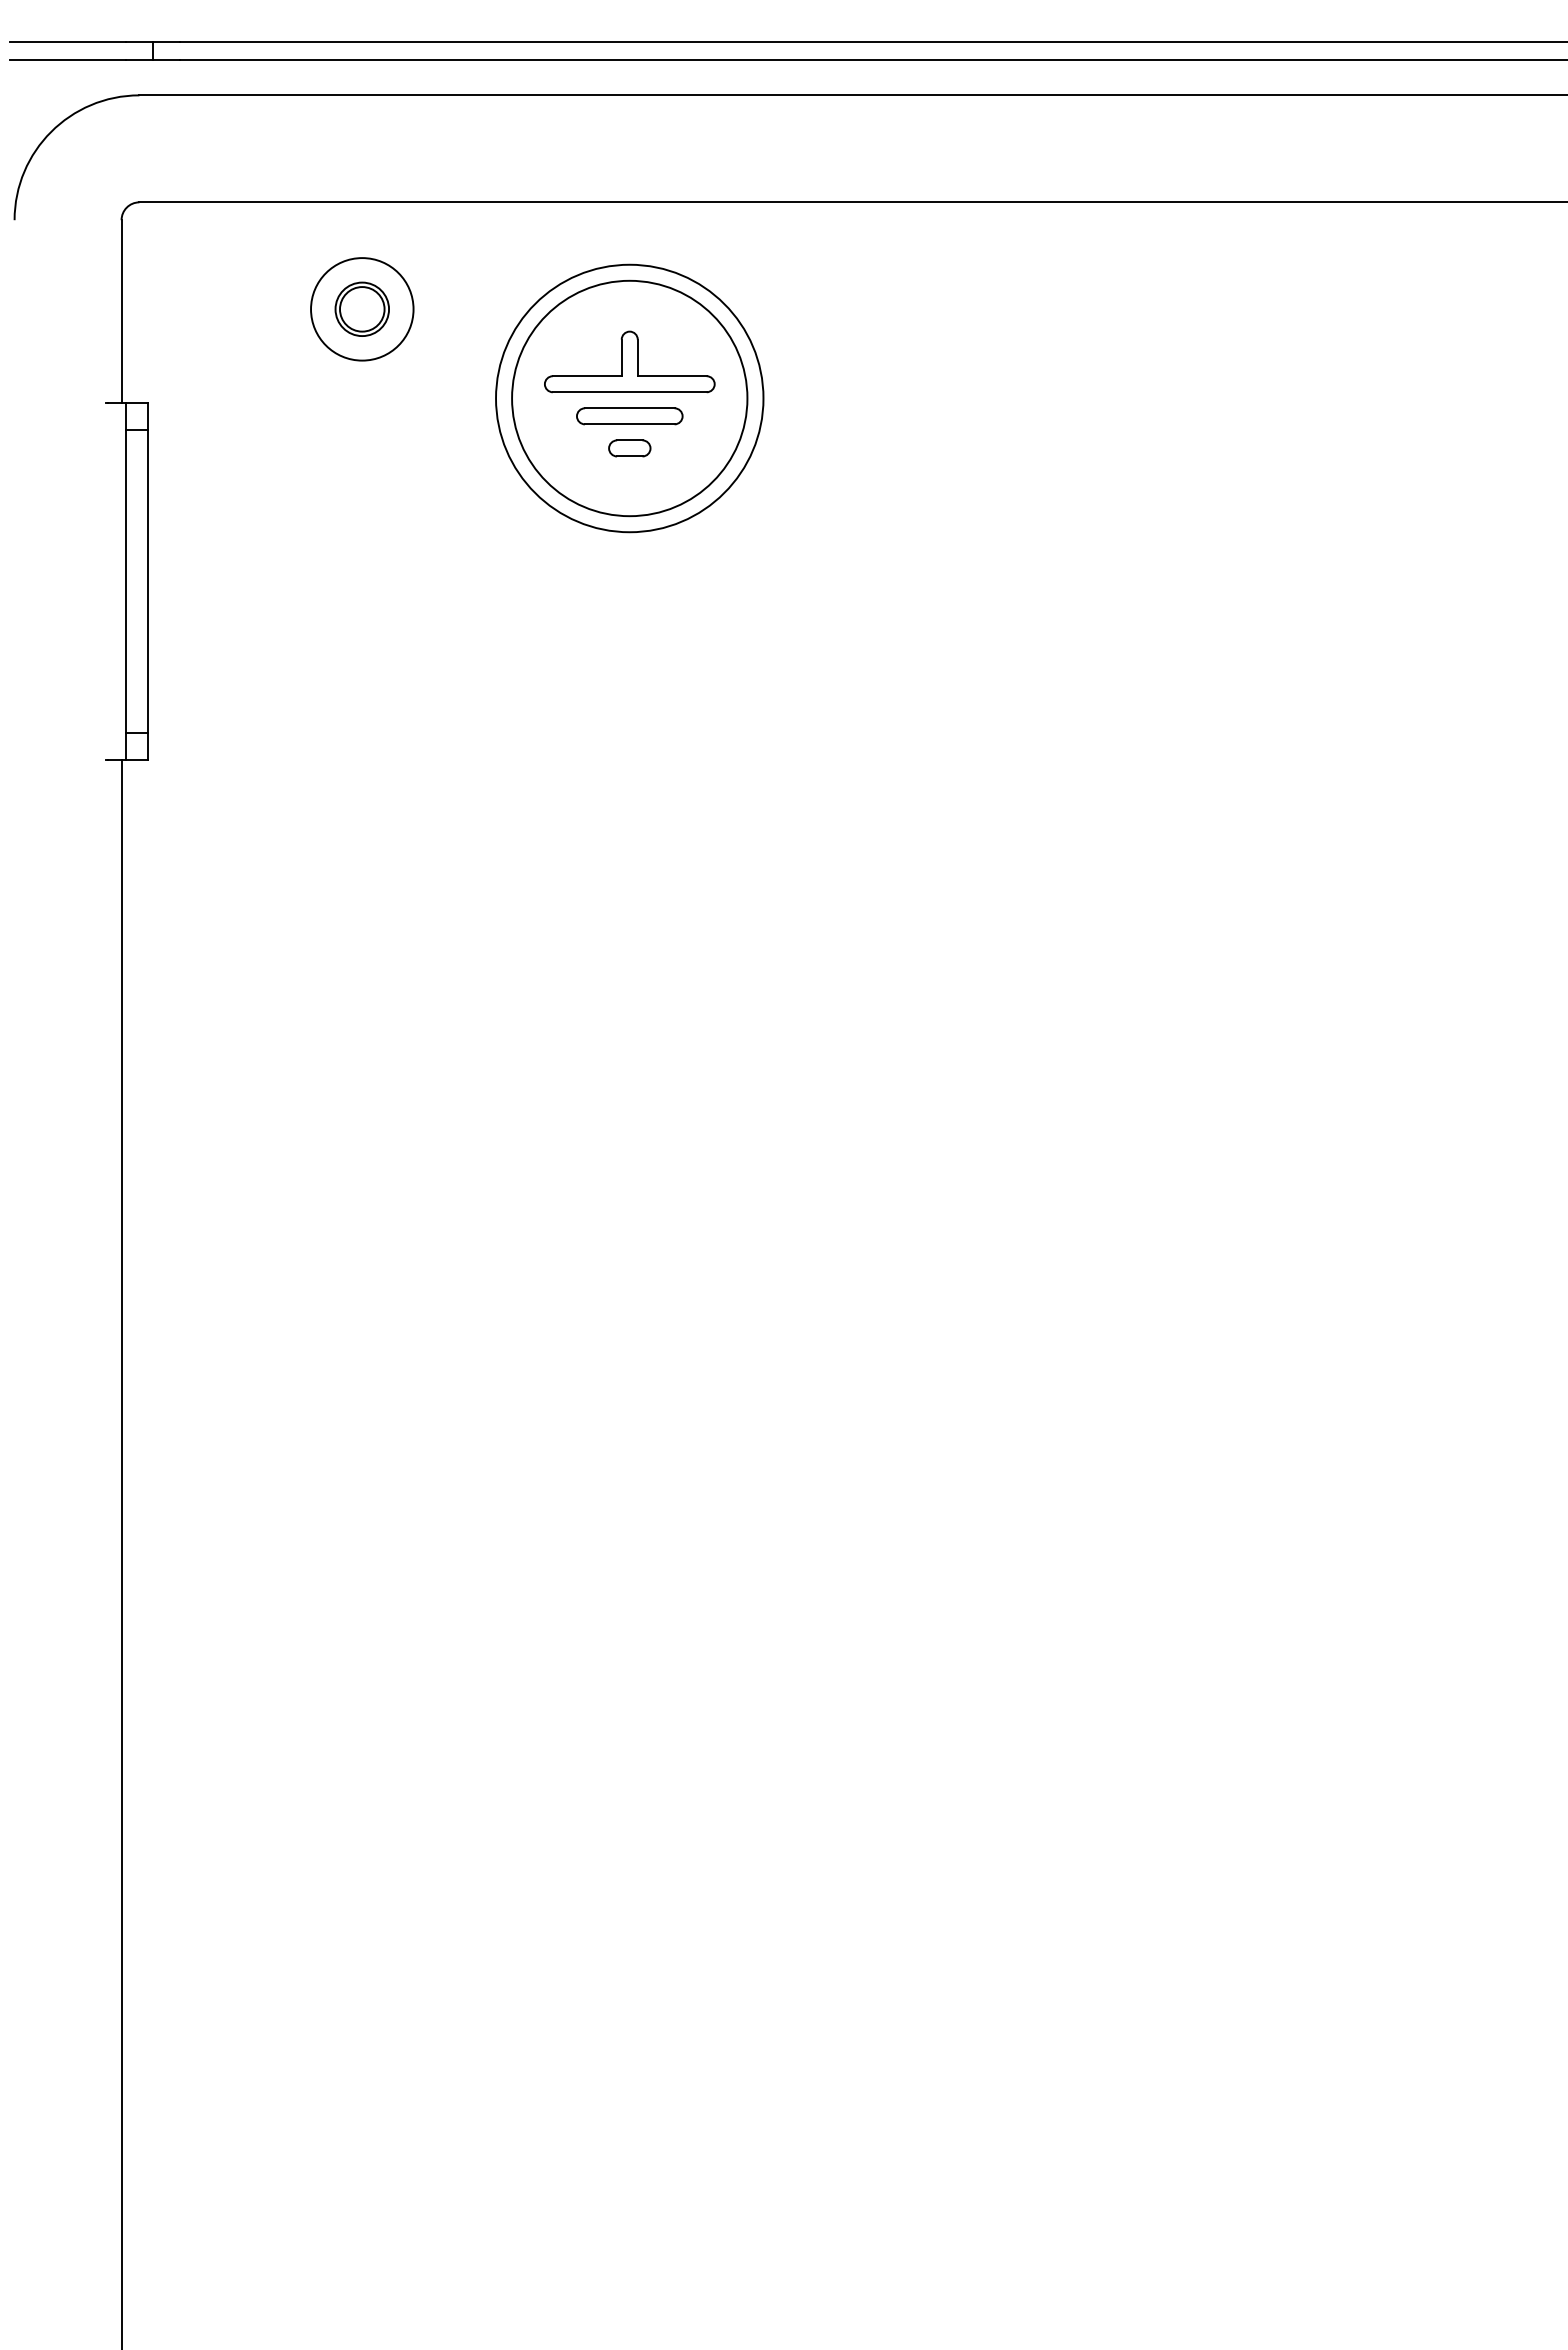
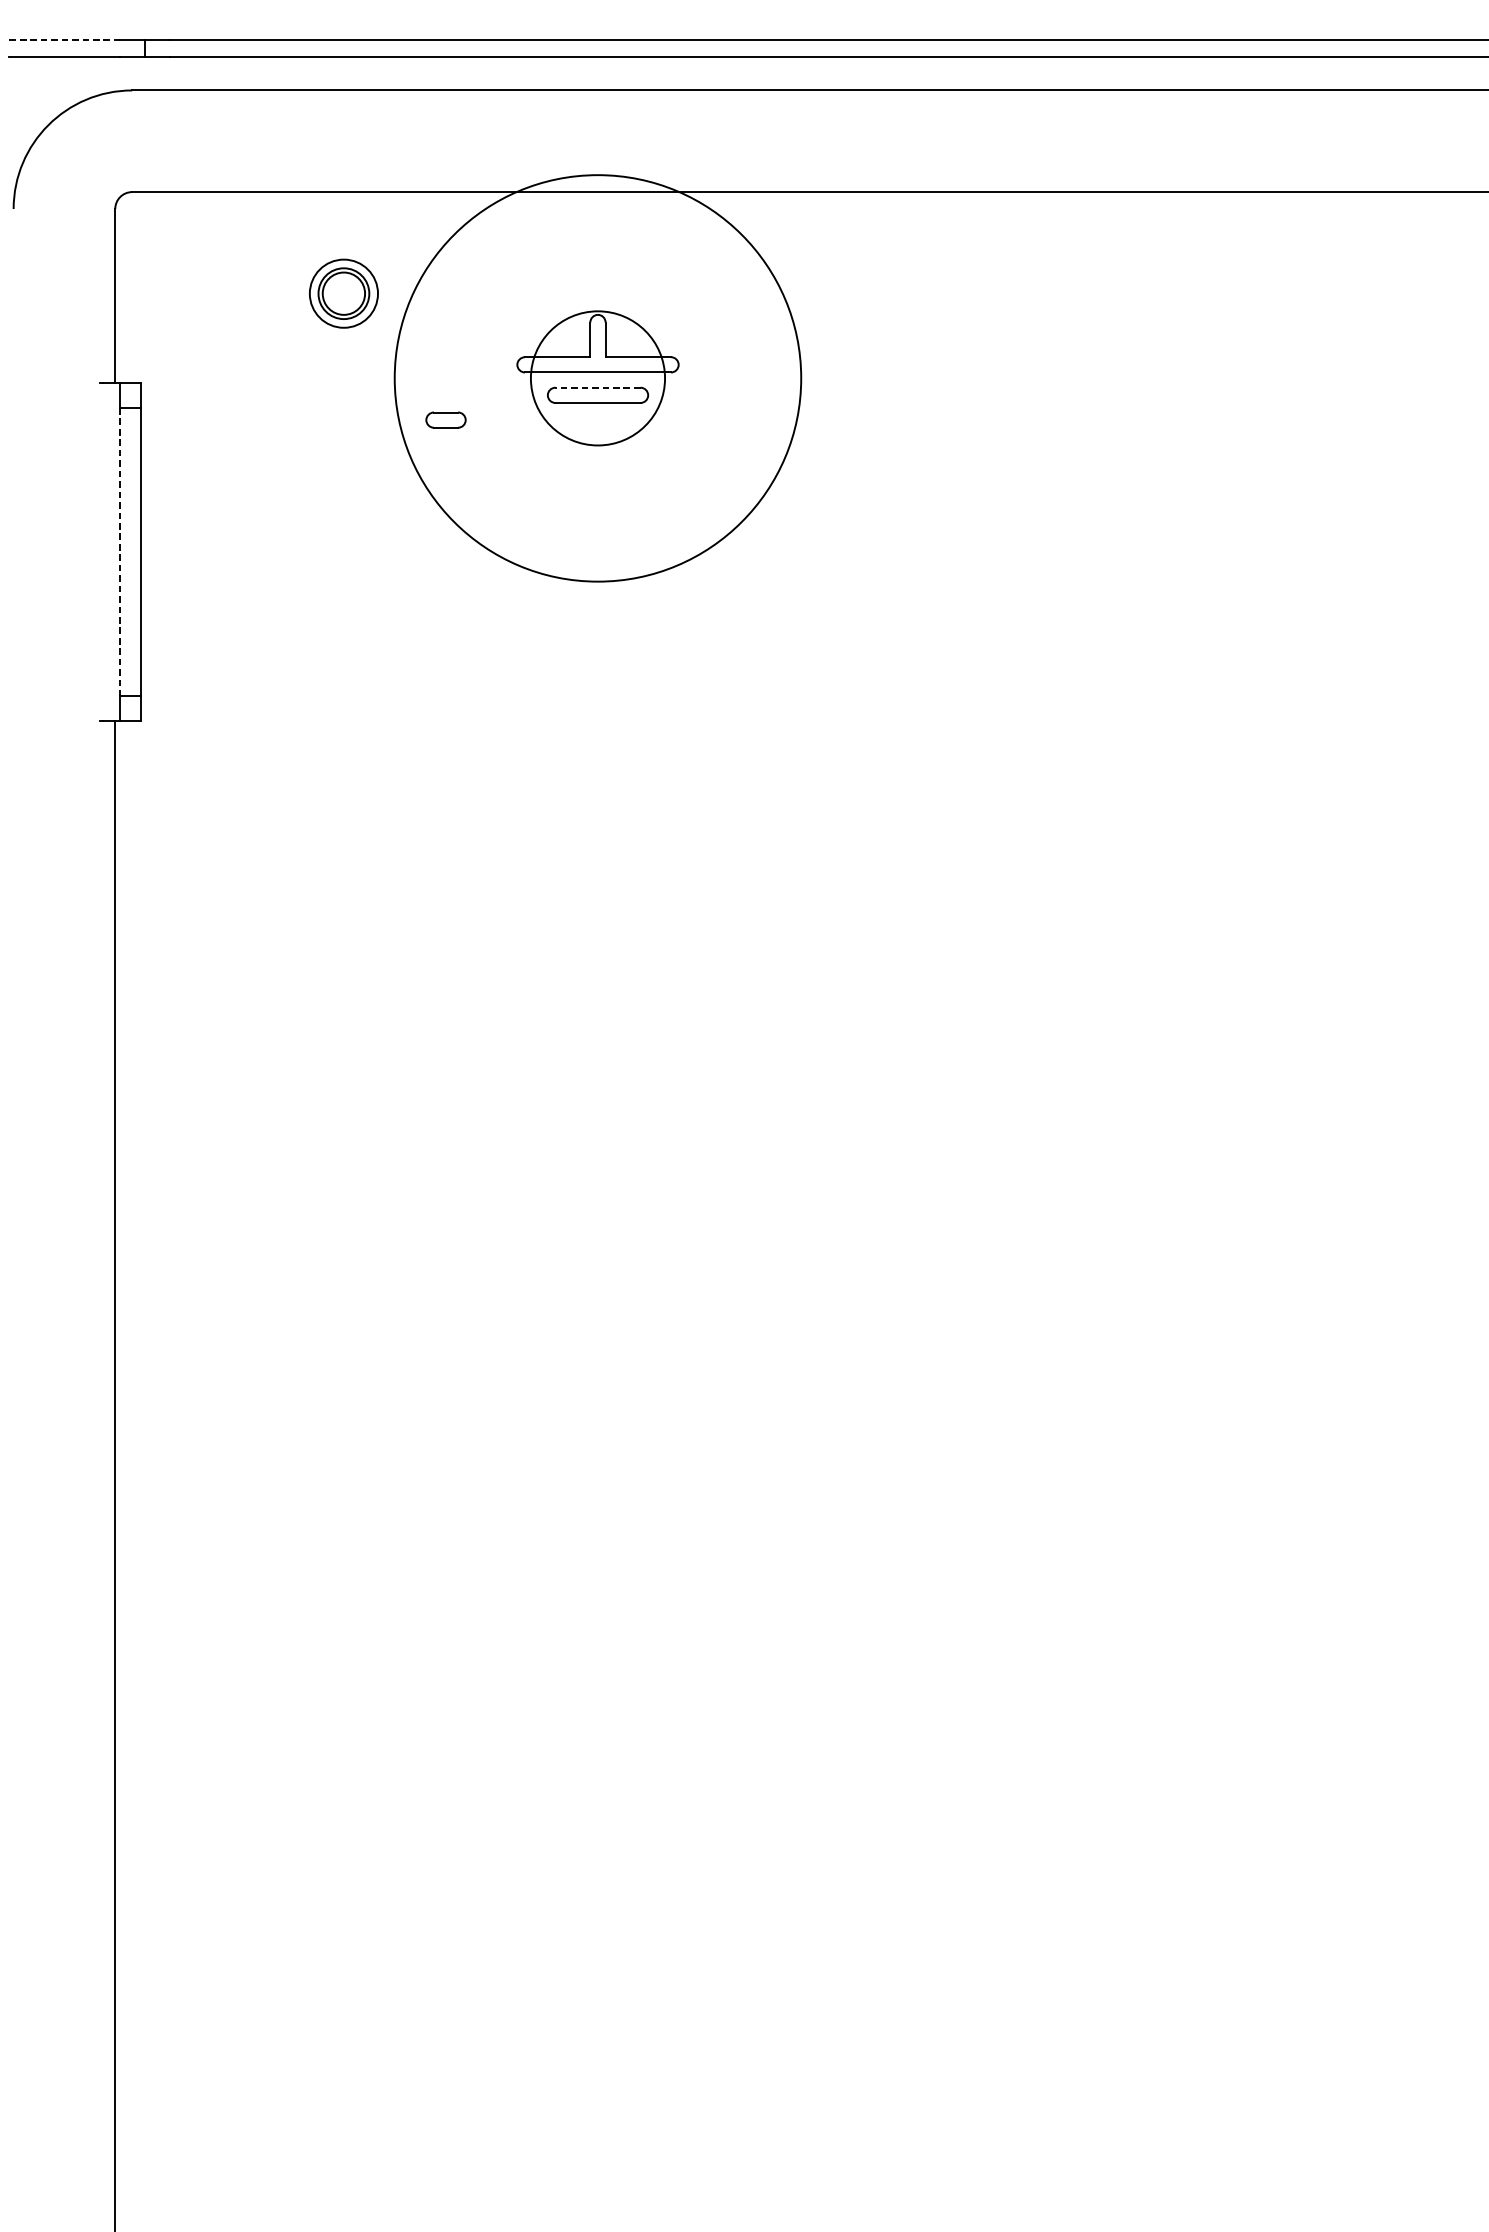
line: (68, 41) -> (64, 39), solid -> dashed
circle: (362, 309) -> (344, 293), size x0.7
circle: (629, 398) -> (597, 378), size x0.6
circle: (629, 398) -> (597, 378), size x1.6
line: (629, 408) -> (597, 387), solid -> dashed
part: (629, 448) -> (445, 420), moved
line: (126, 581) -> (119, 552), solid -> dashed

